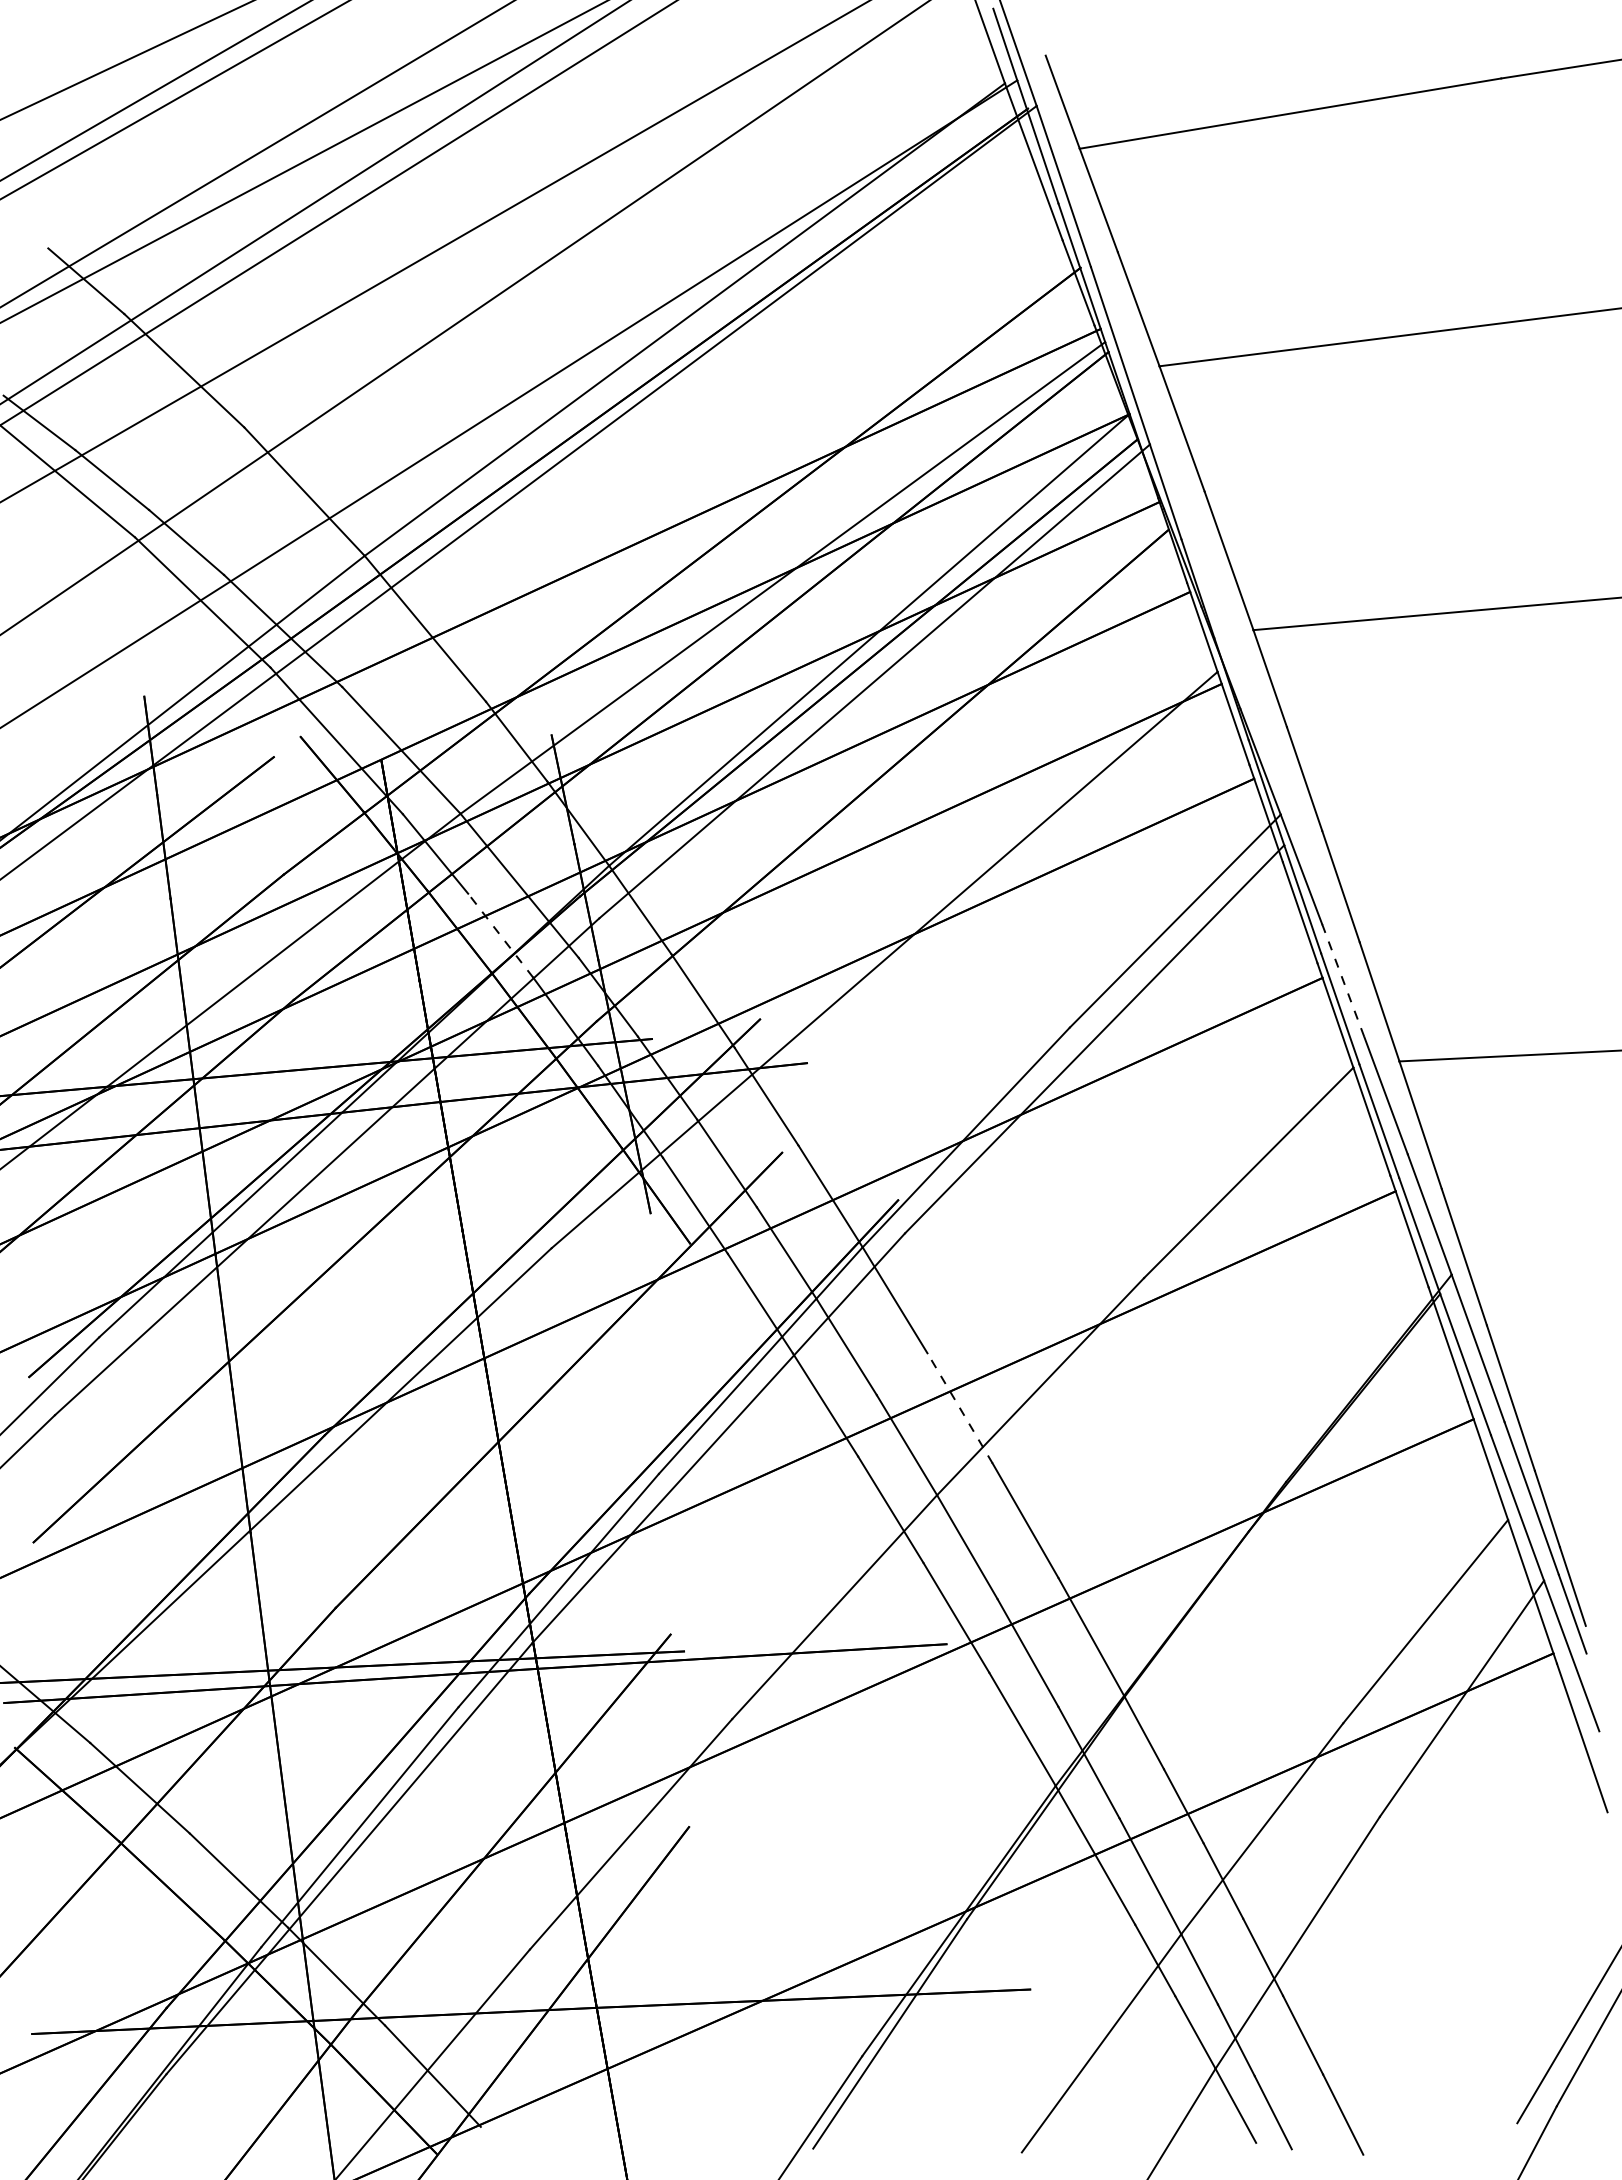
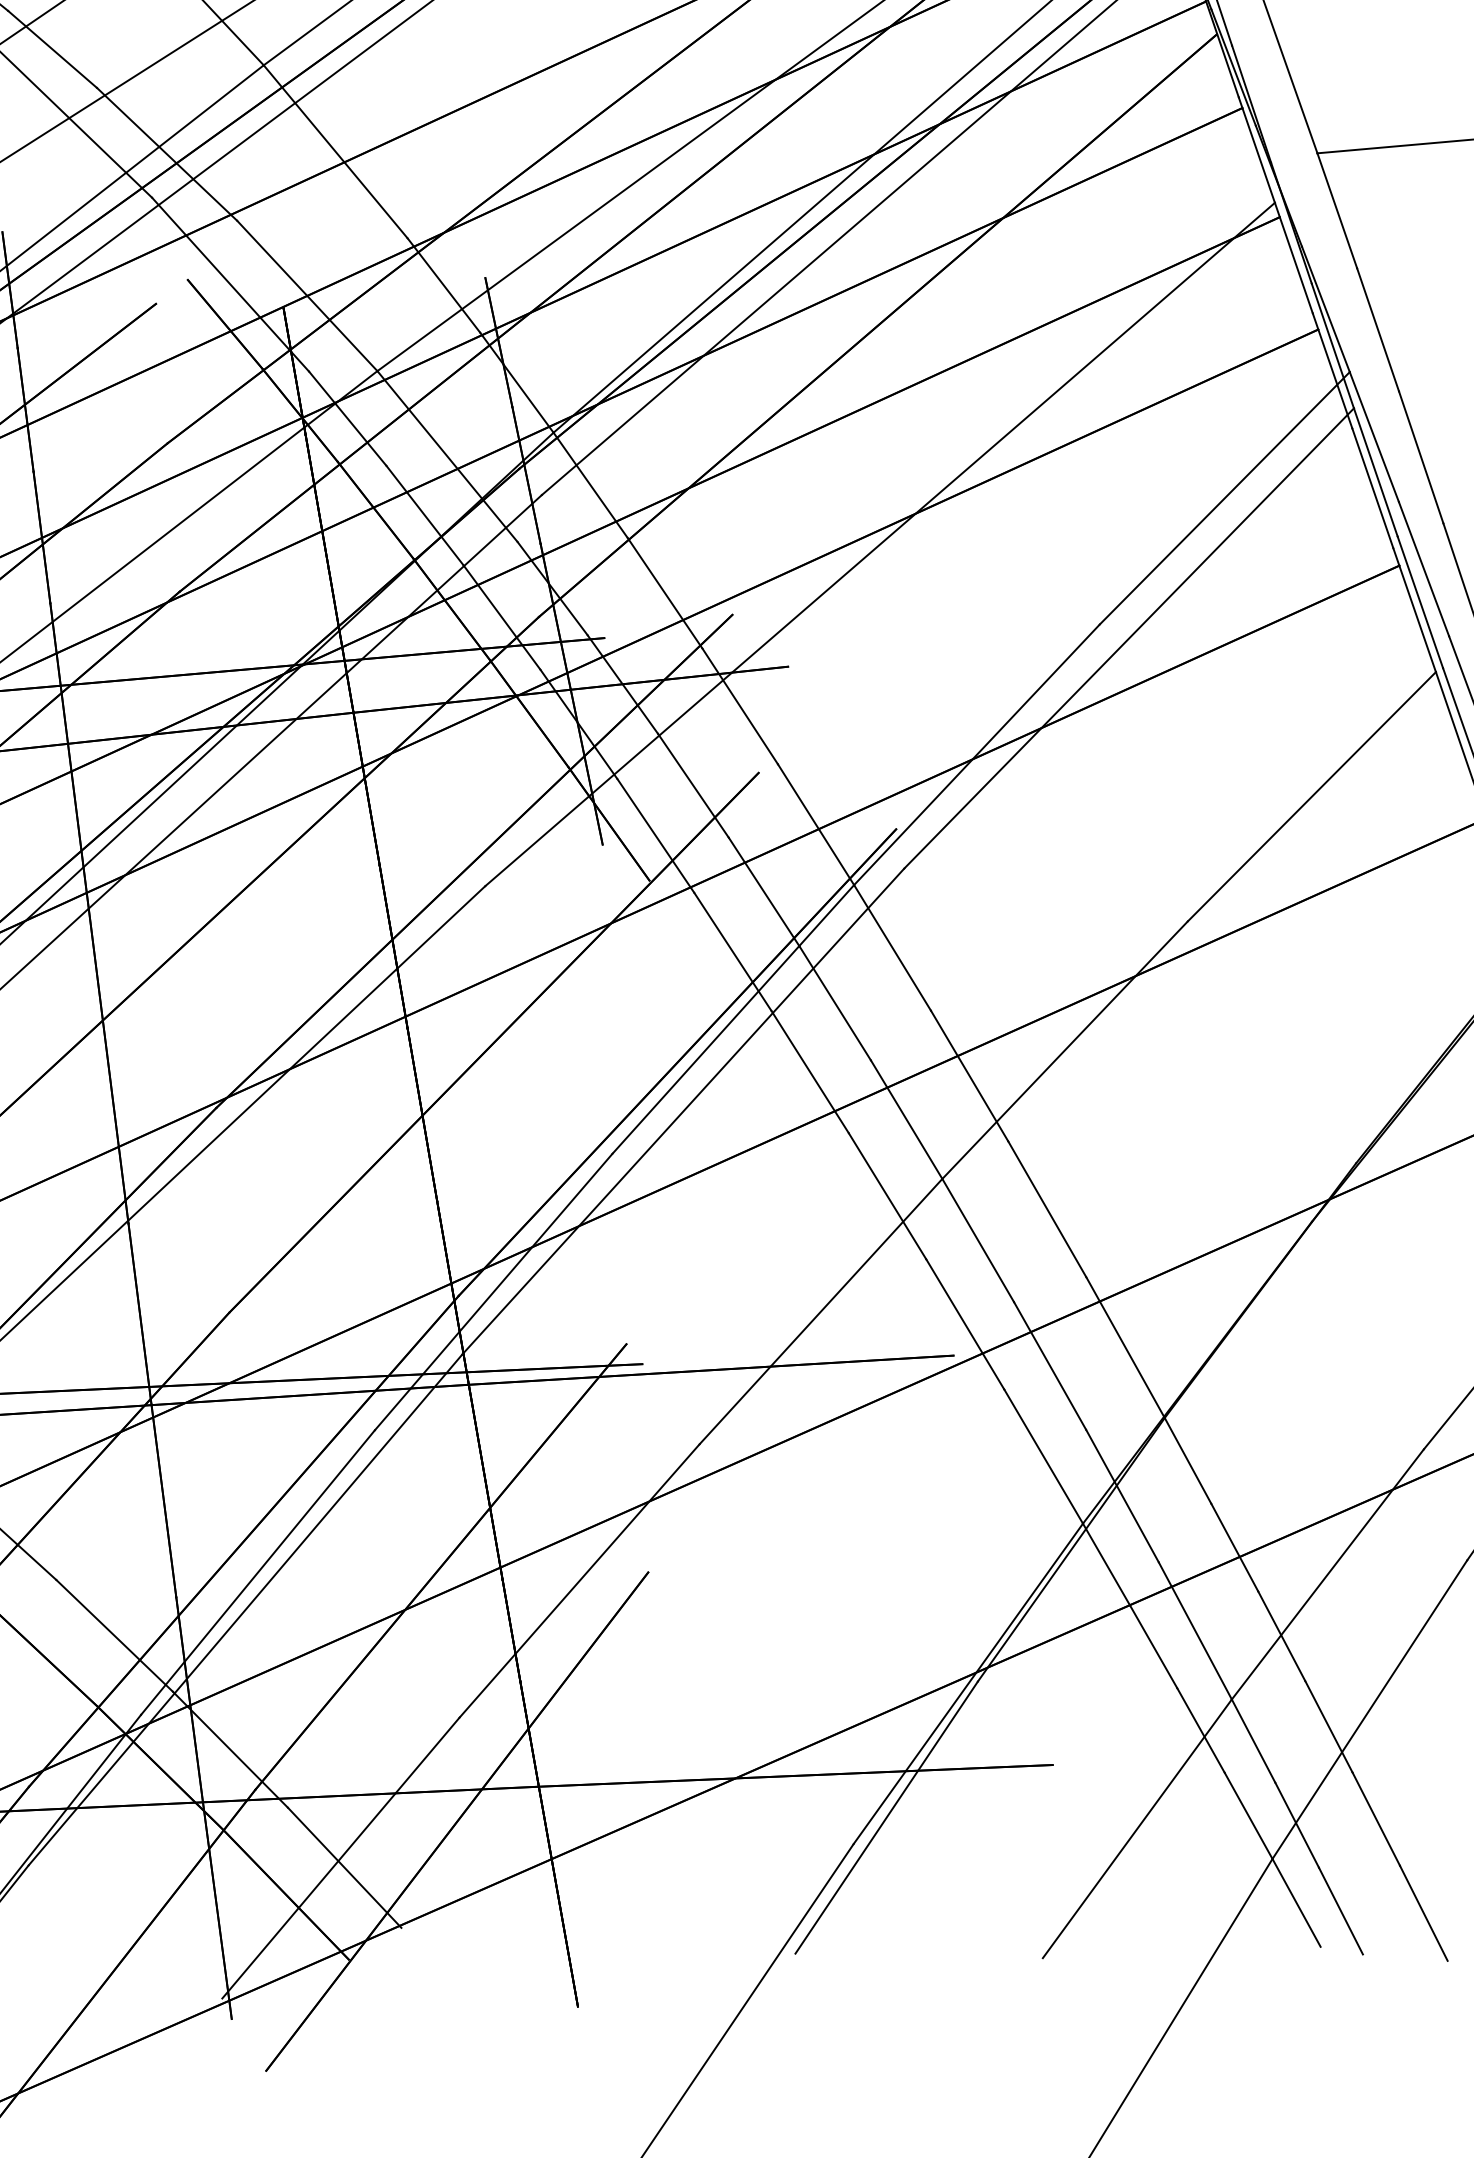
line: (500, 935) -> (424, 515), dashed -> solid
line: (1343, 981) -> (1424, 569), dashed -> solid
line: (959, 1407) -> (968, 1074), dashed -> solid

